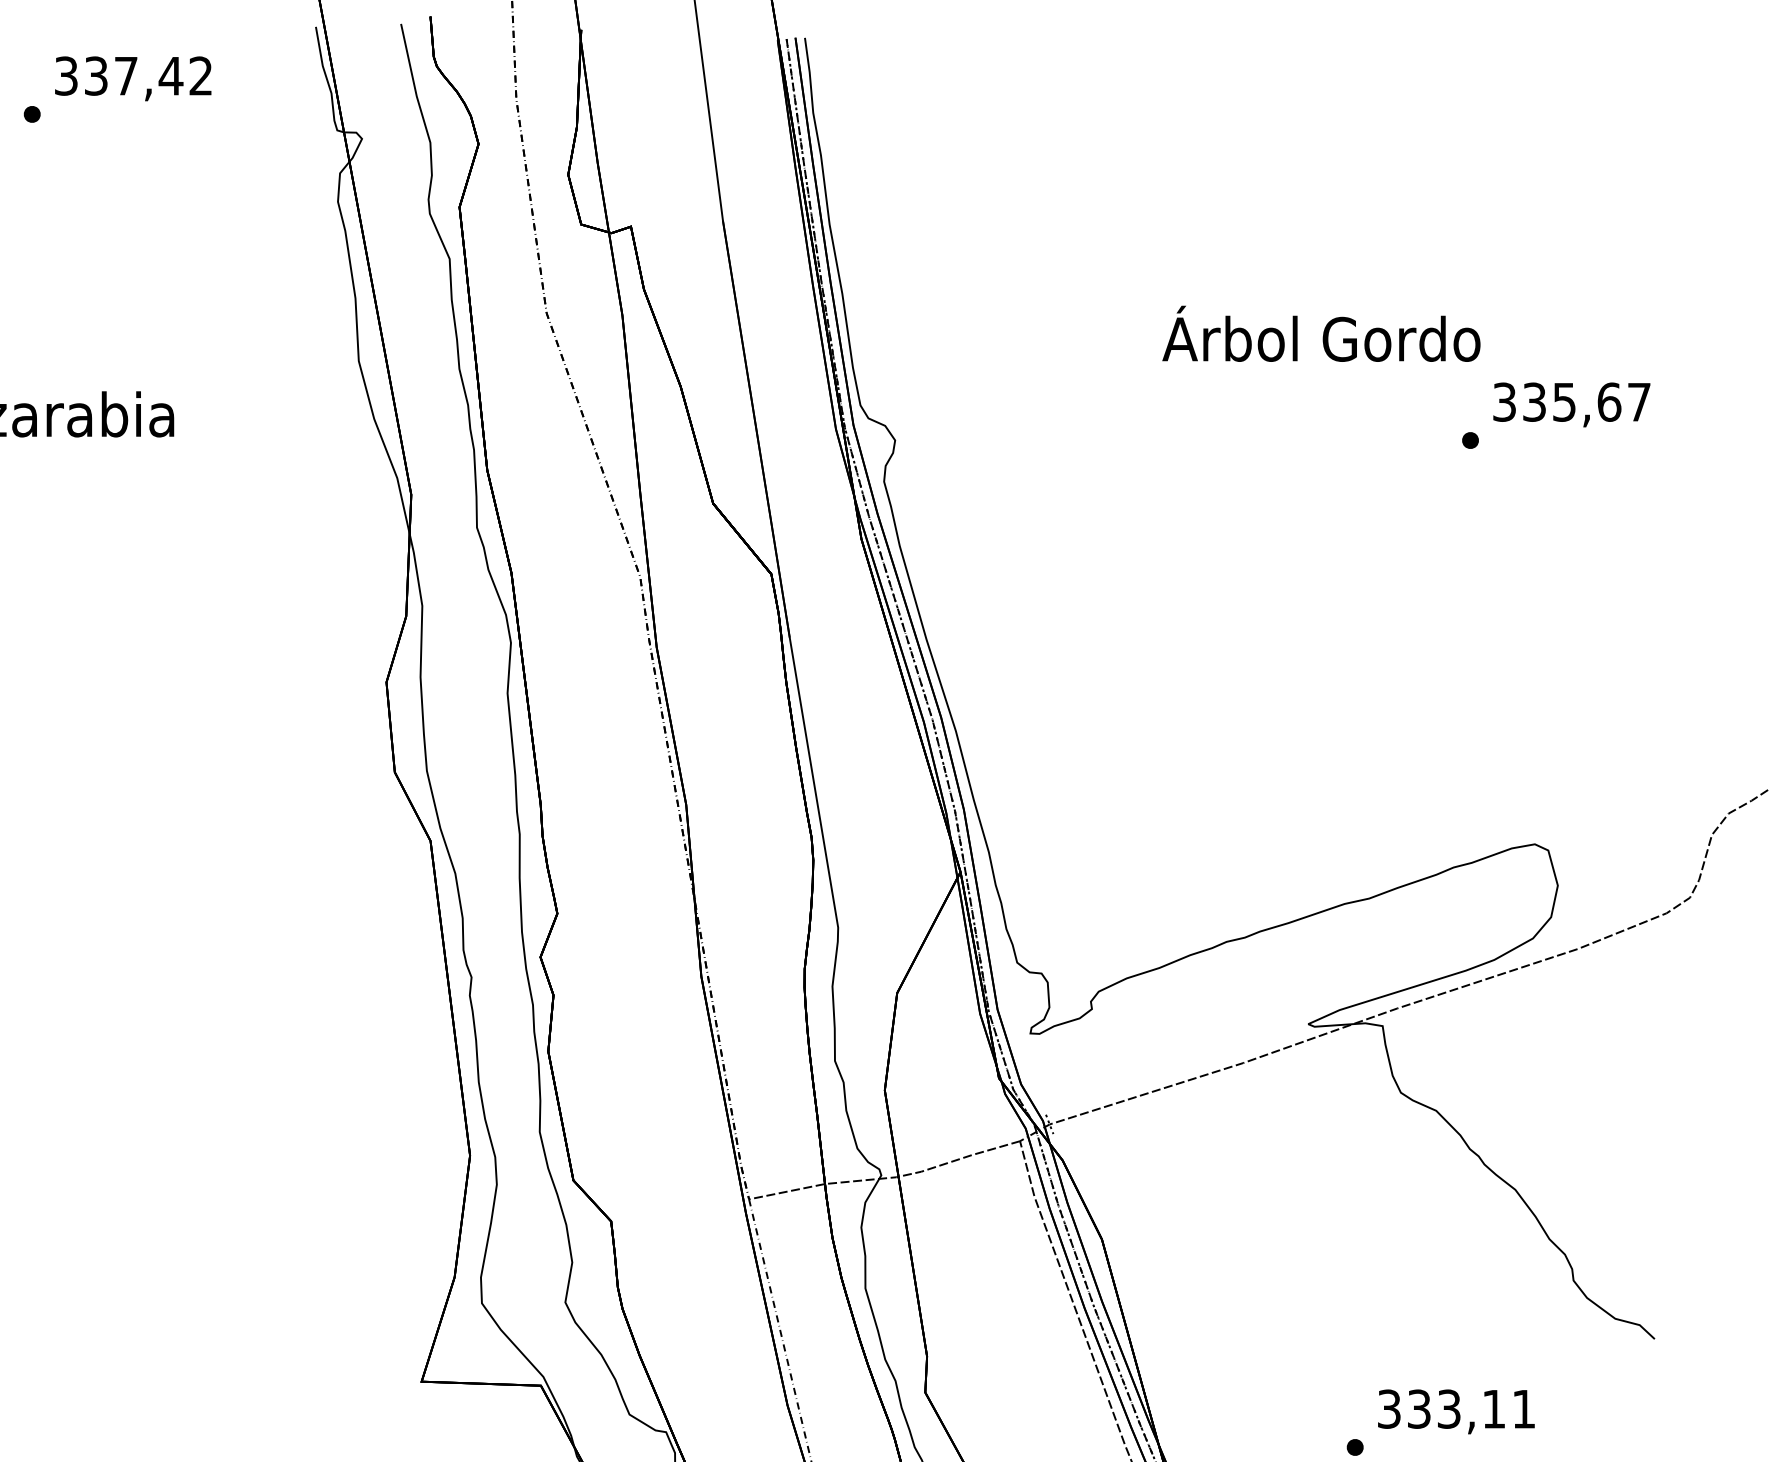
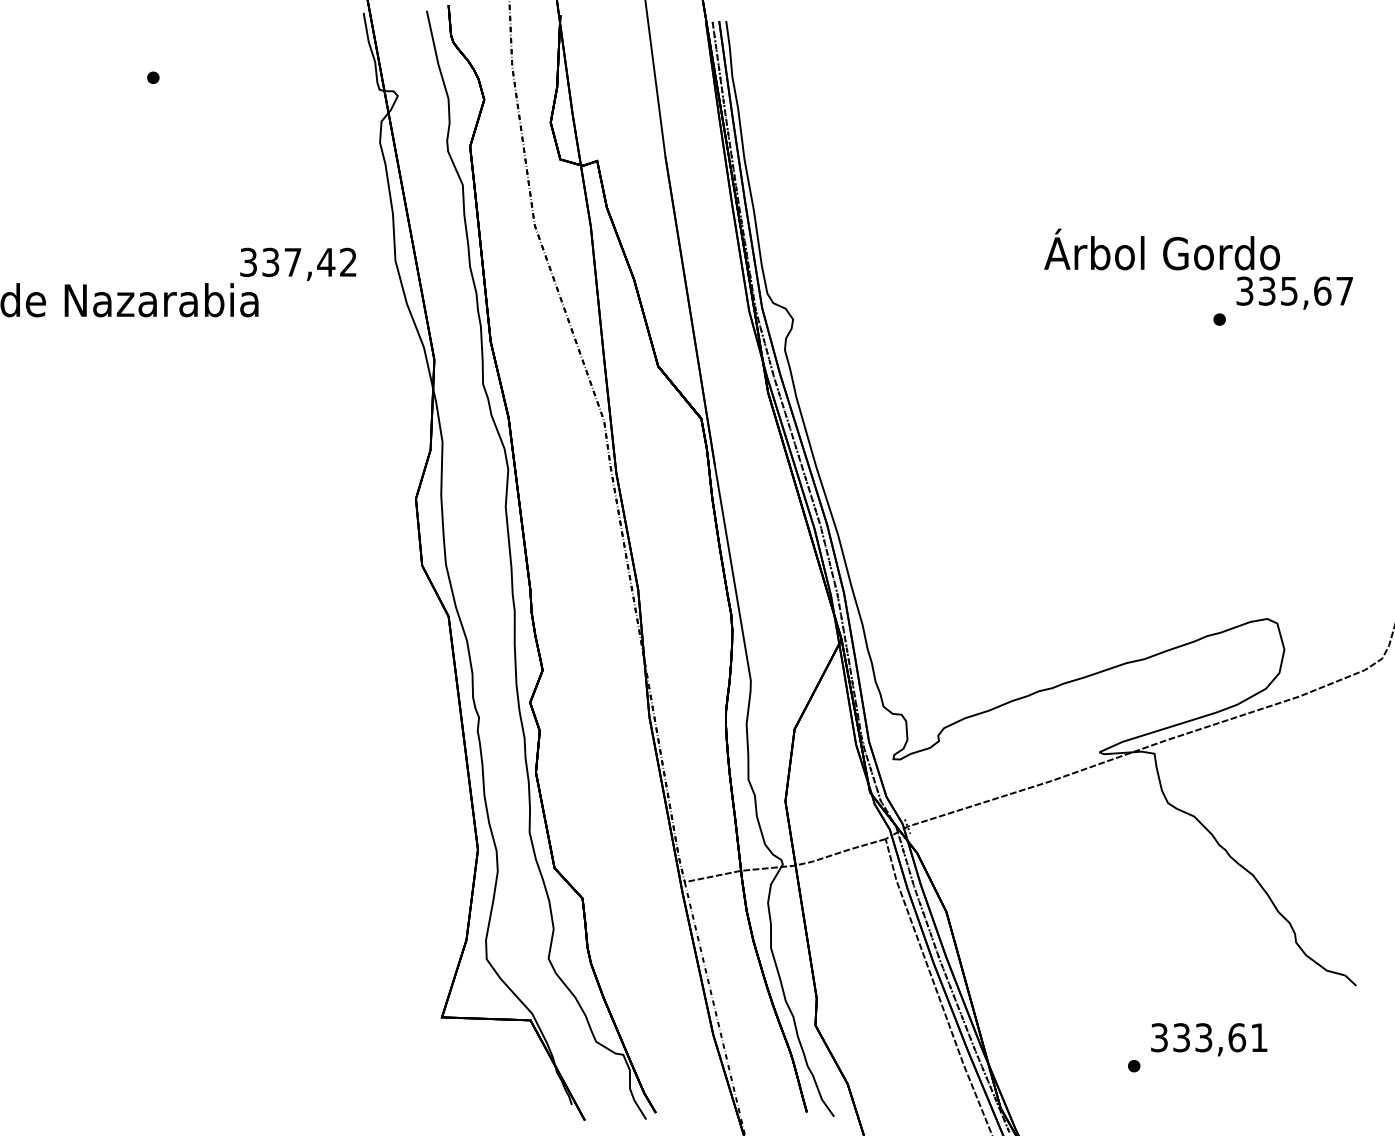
text: (133, 77) -> (298, 263), moved
text: (1320, 333) -> (1161, 249), moved
text: (1494, 1408) -> (1237, 1037), 333,11 -> 333,61

